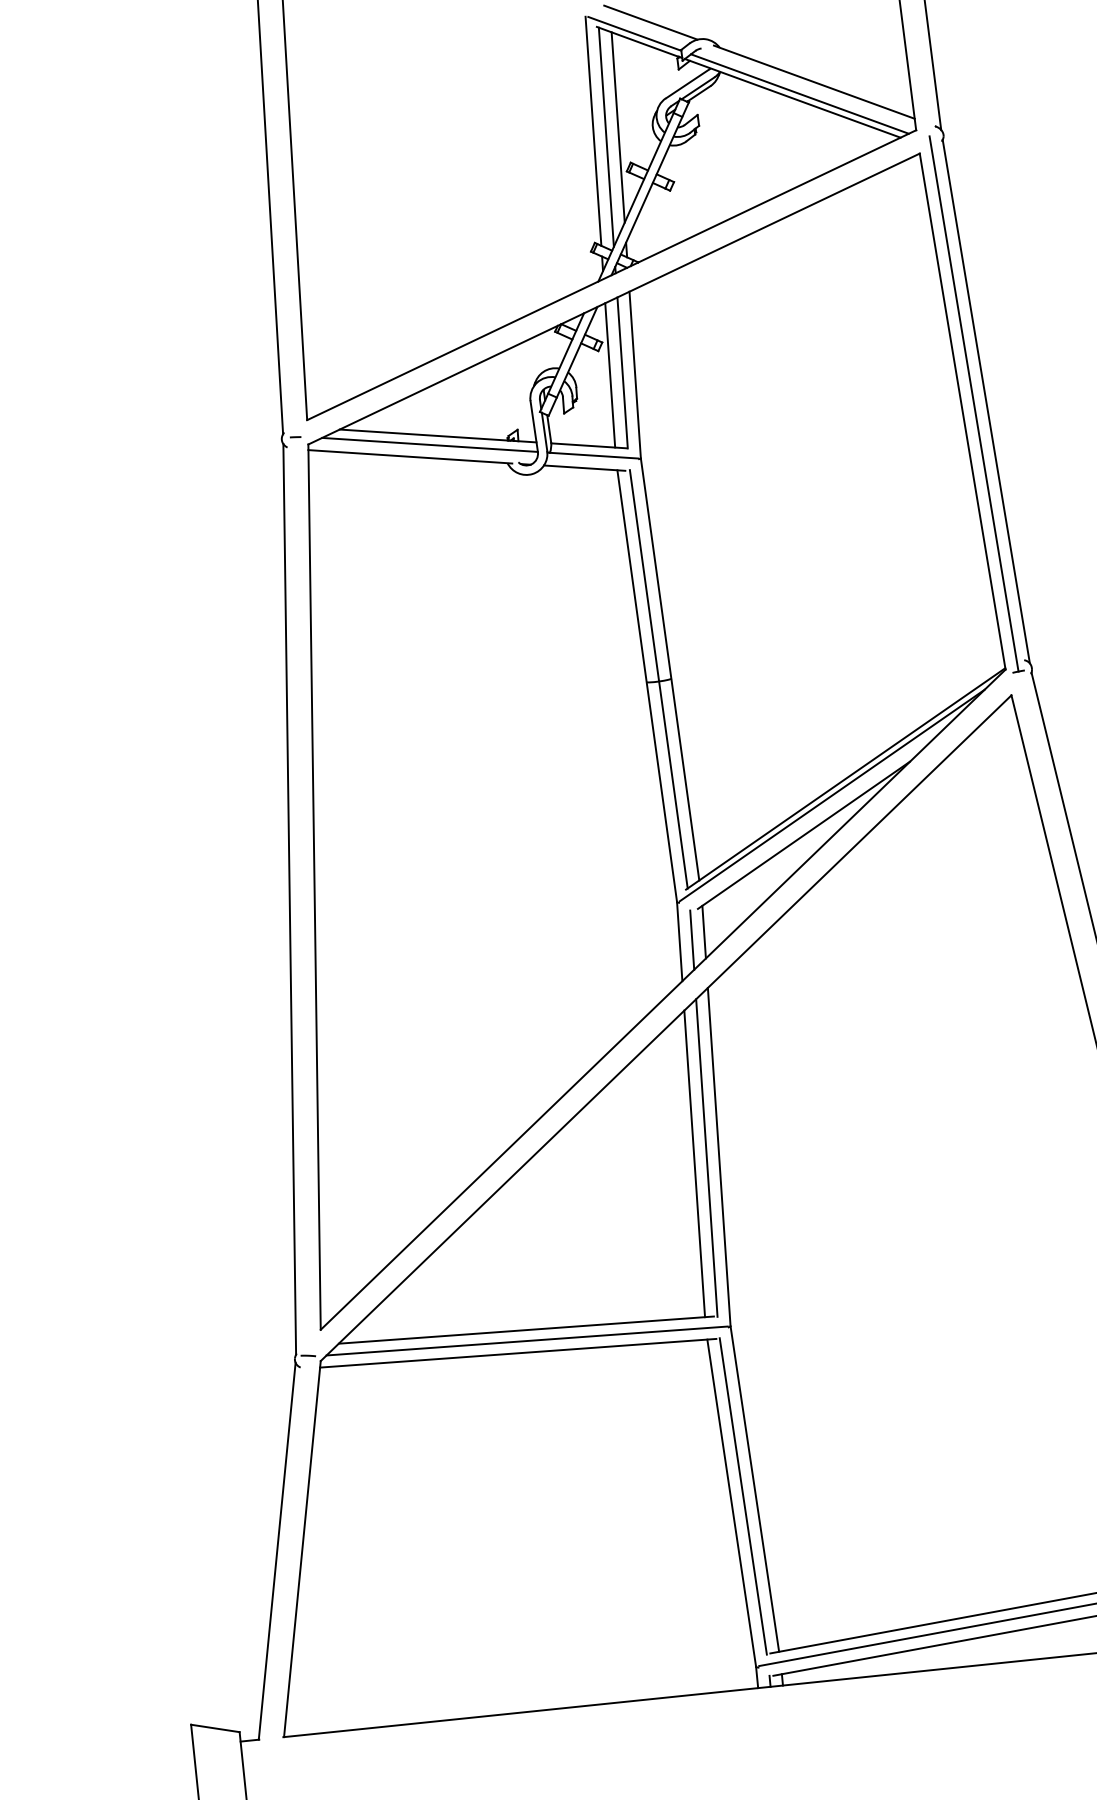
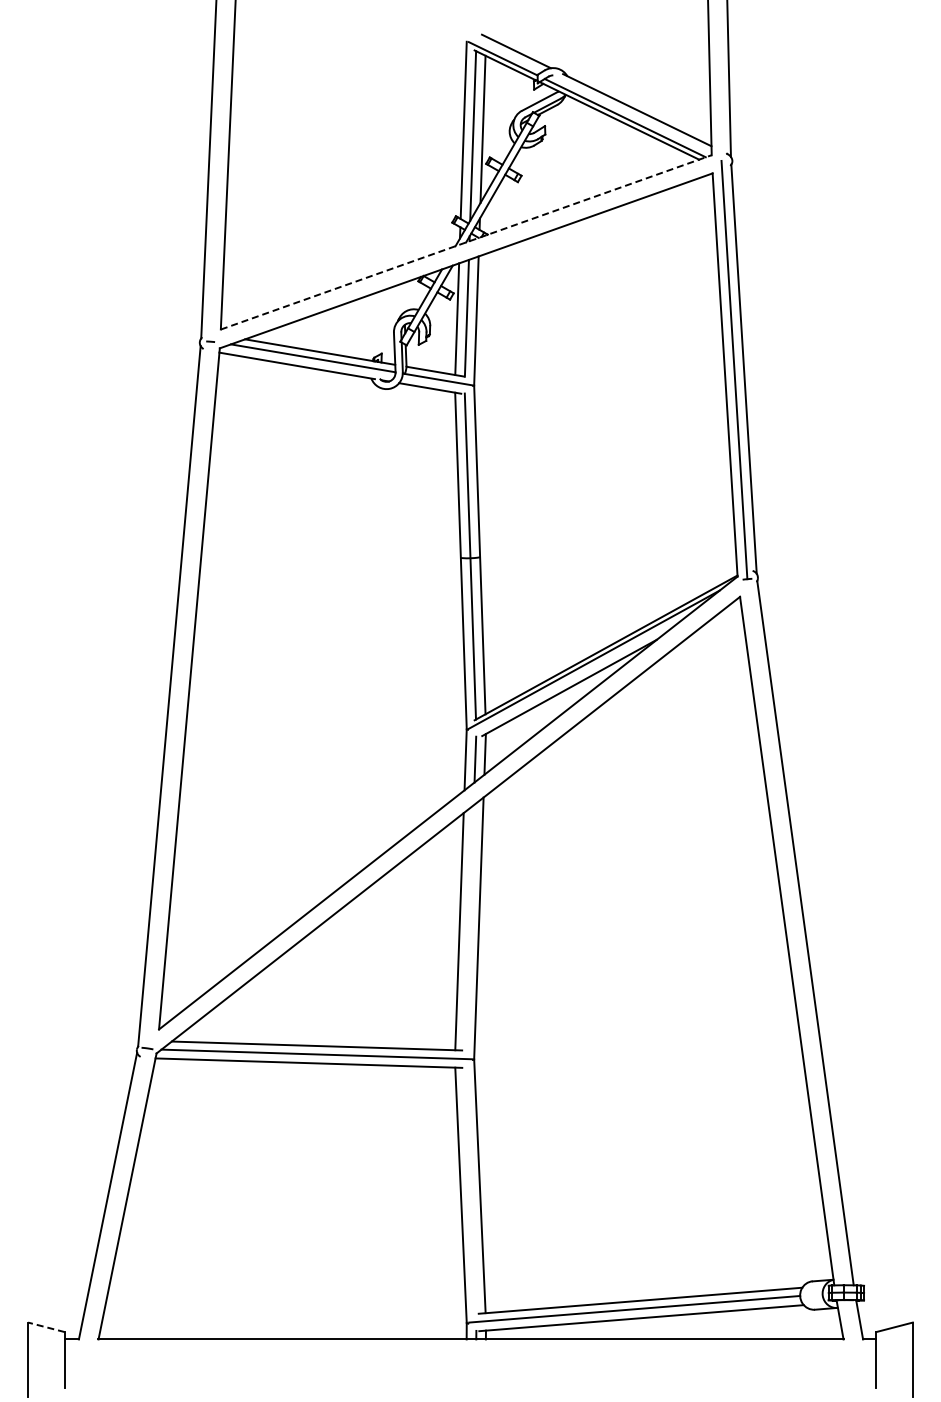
line: (611, 275) -> (466, 242), solid -> dashed
line: (705, 1158) -> (468, 928), removed
line: (743, 1495) -> (470, 1190), removed
line: (215, 1728) -> (46, 1327), solid -> dashed

